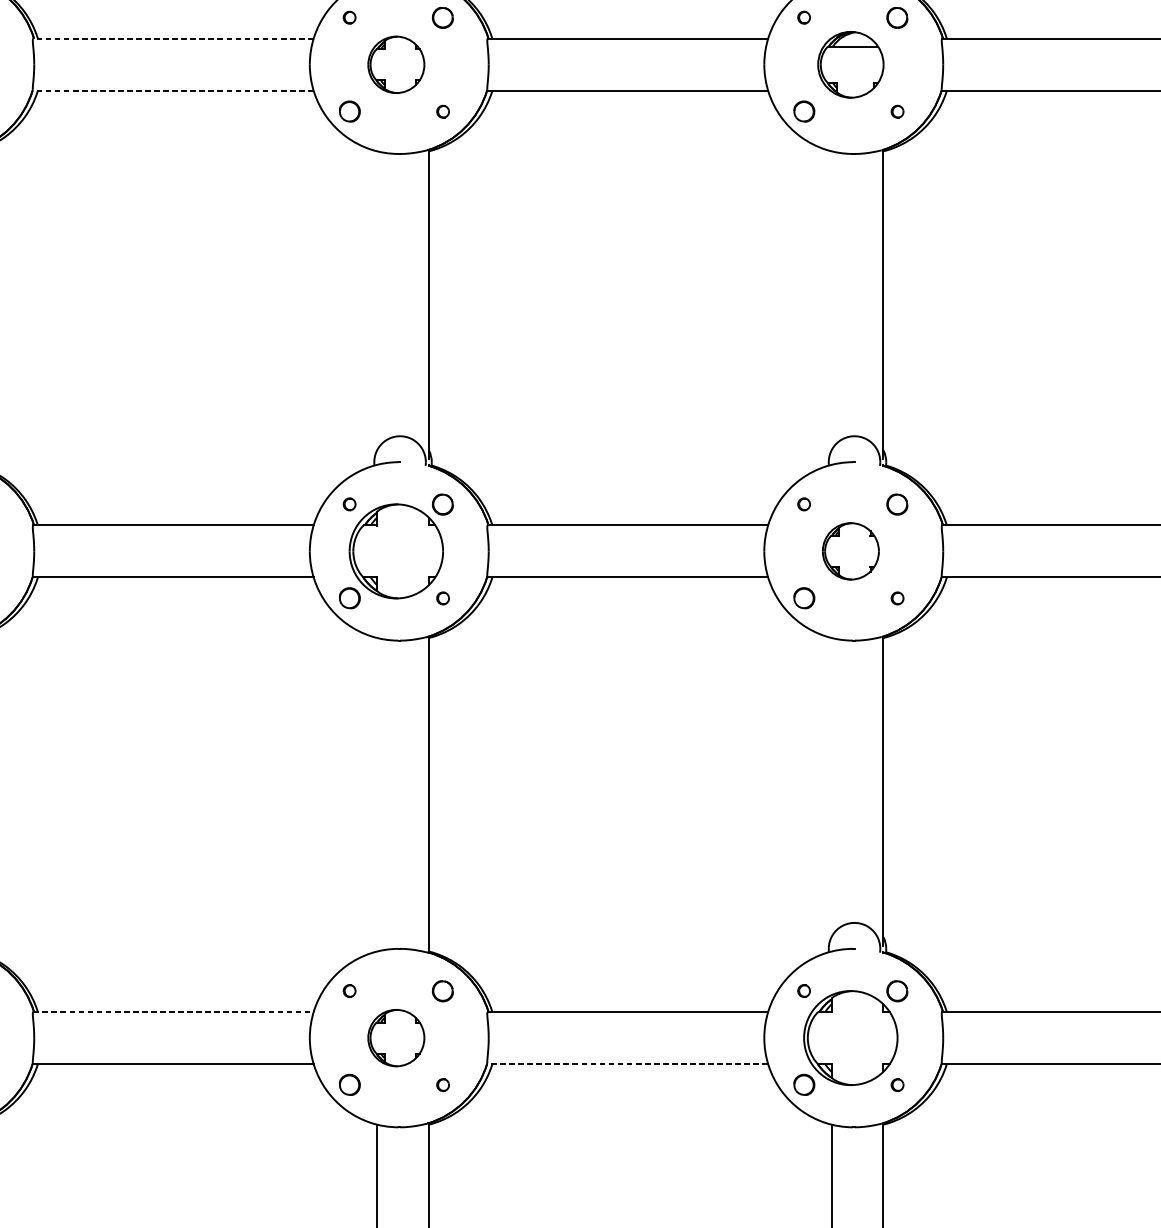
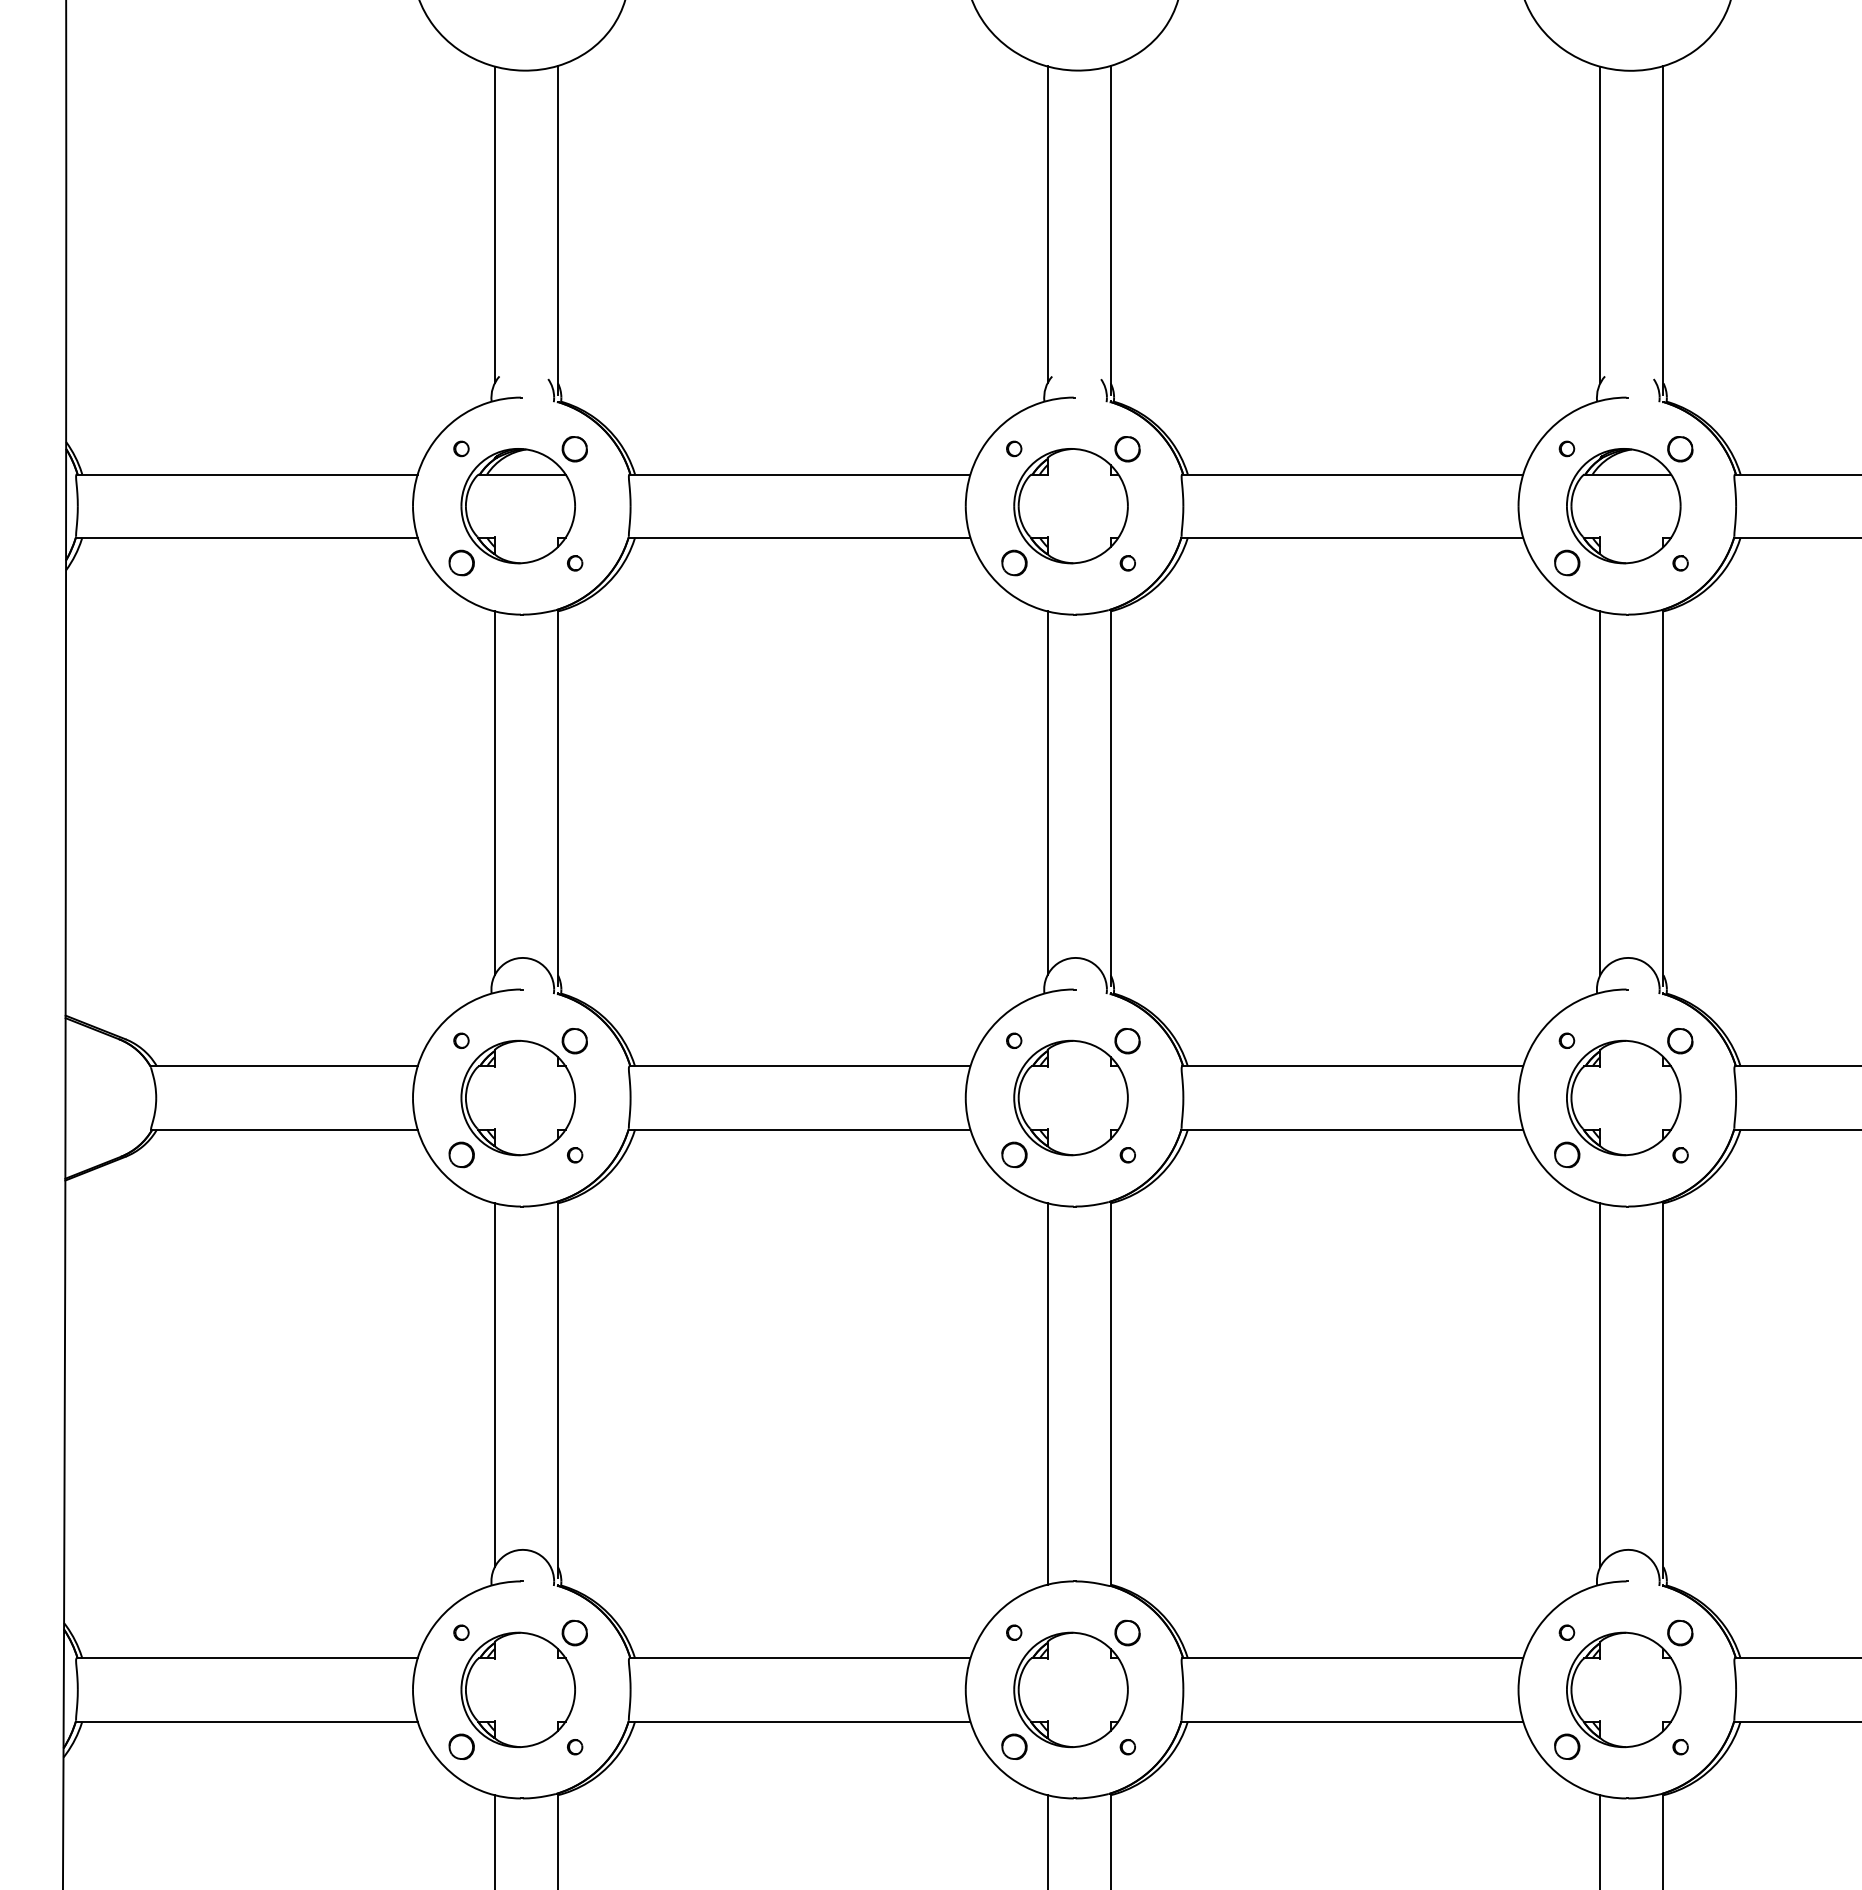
line: (173, 38) -> (799, 474), dashed -> solid
part: (395, 65) -> (1070, 506), size x1.67
part: (850, 65) -> (1623, 506), size x1.43
line: (173, 90) -> (799, 537), dashed -> solid
line: (377, 301) -> (1047, 793), added
line: (831, 301) -> (1600, 793), added
part: (850, 550) -> (1623, 1097), size x1.67
line: (831, 787) -> (1600, 1385), added
line: (377, 794) -> (1047, 1393), added
line: (173, 1012) -> (800, 1658), dashed -> solid
part: (395, 1037) -> (1070, 1689), size x1.67
line: (627, 1064) -> (1352, 1721), dashed -> solid

